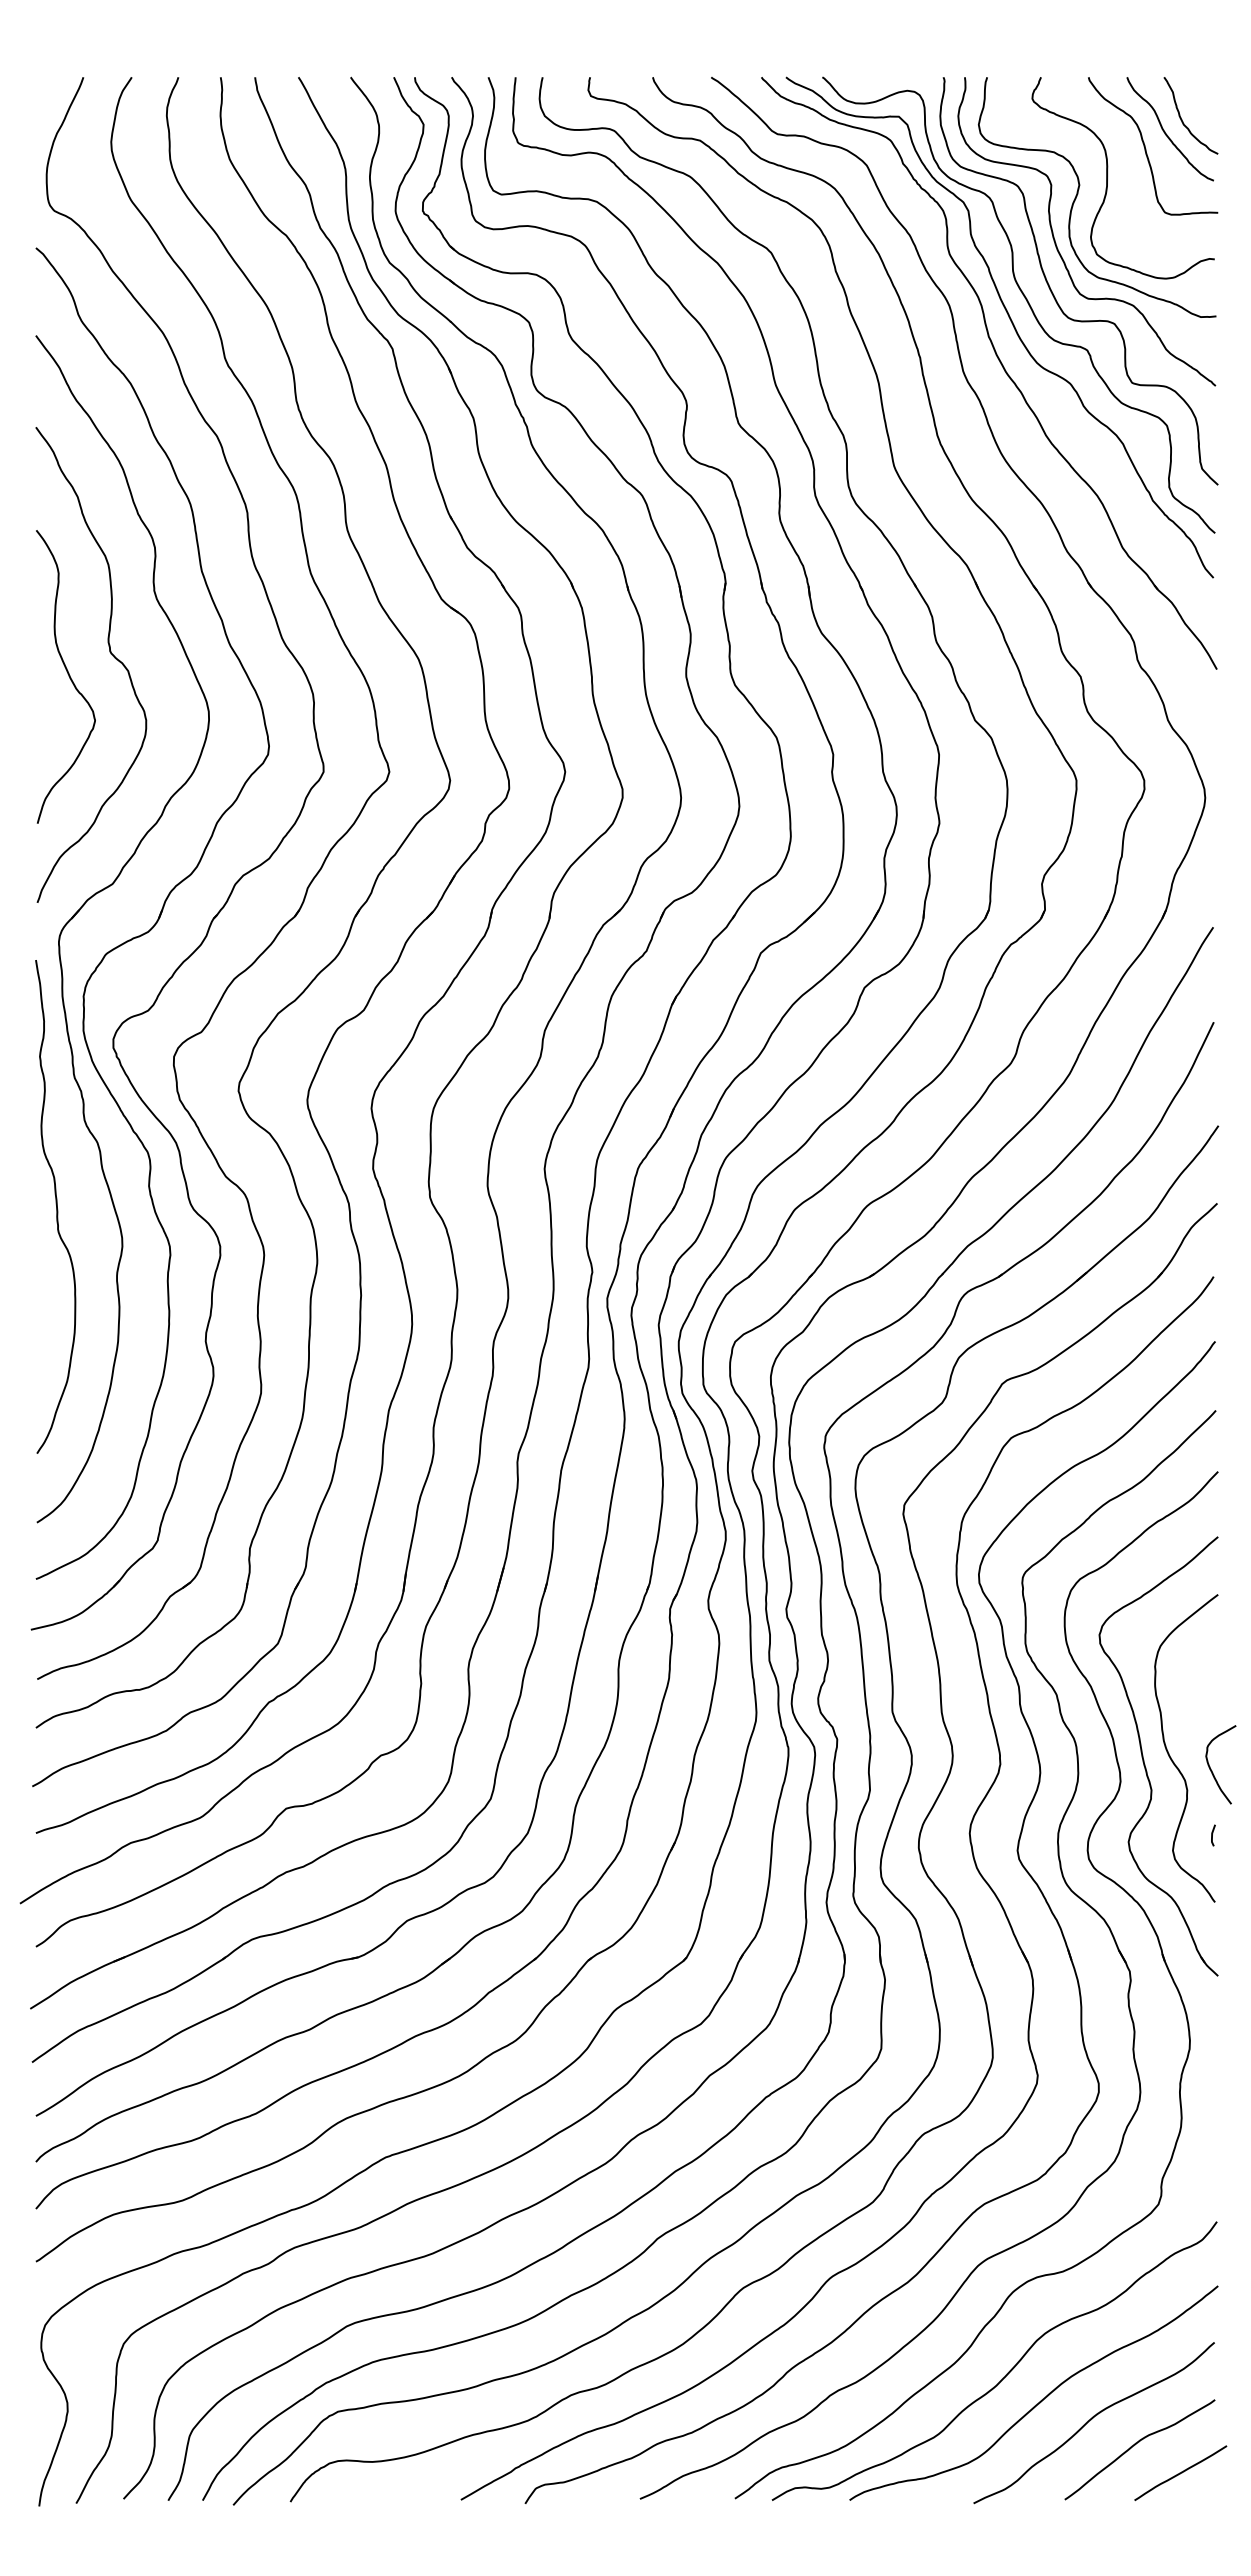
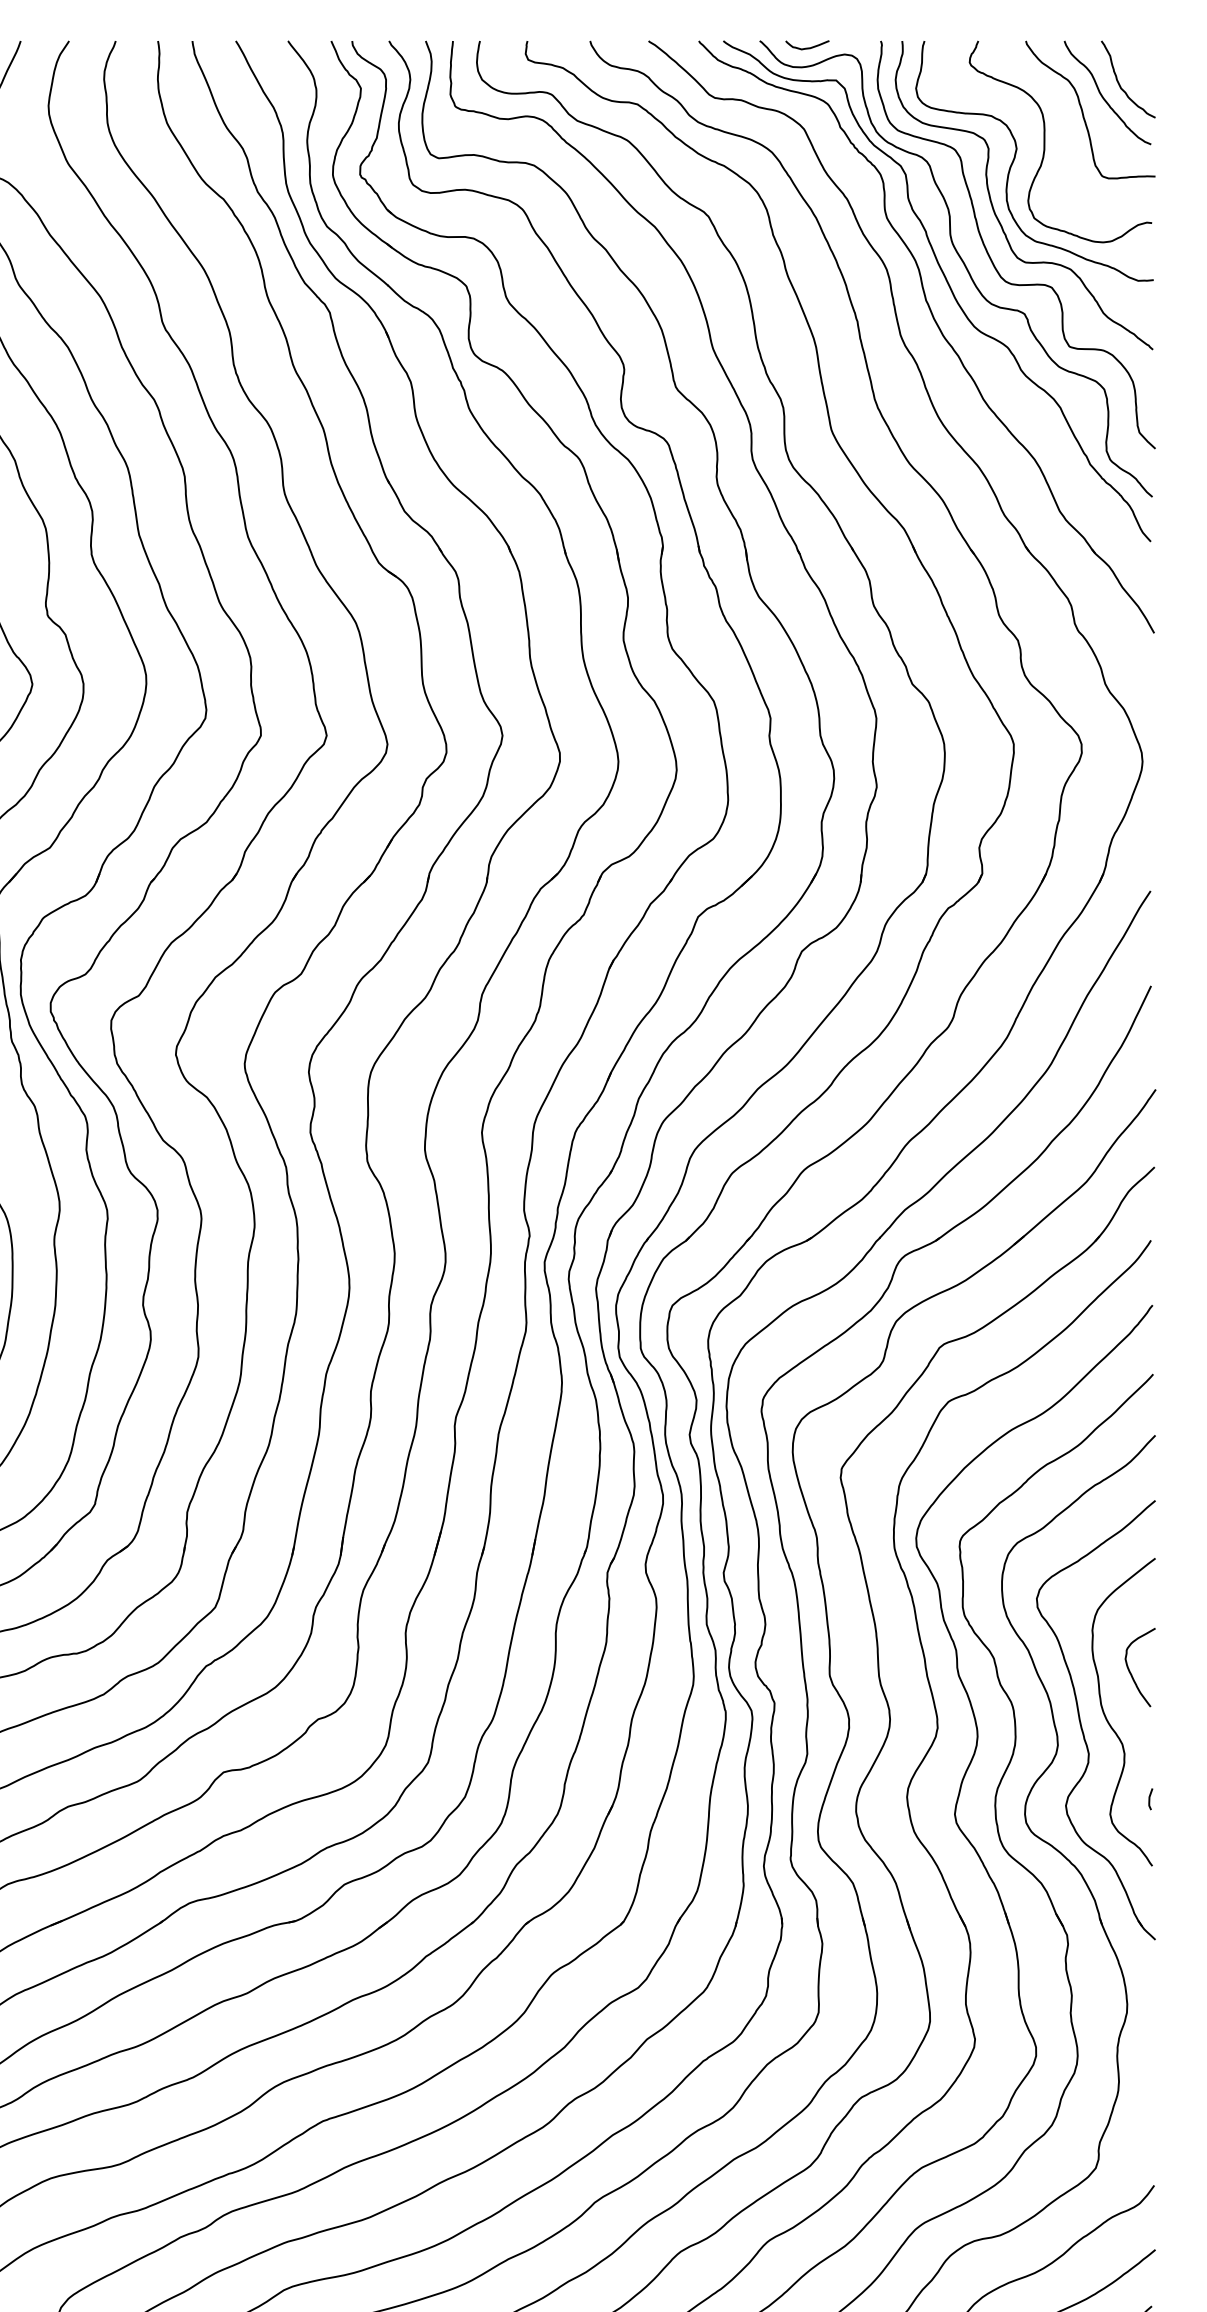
curve: (870, 83) -> (807, 47), added
curve: (1211, 1768) -> (1130, 1671), moved

